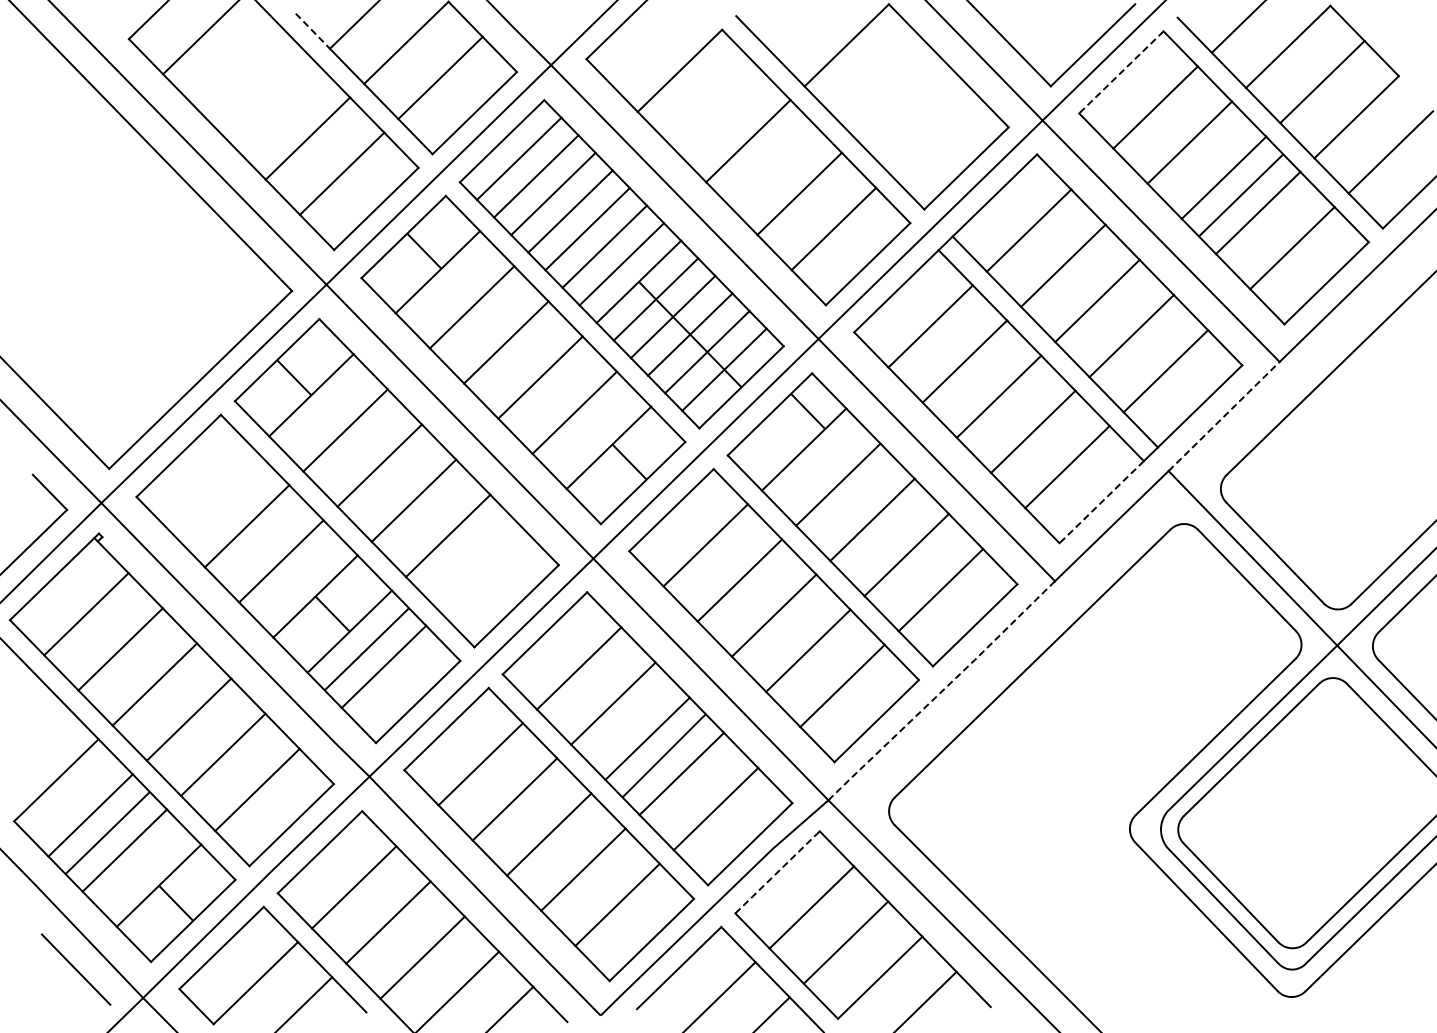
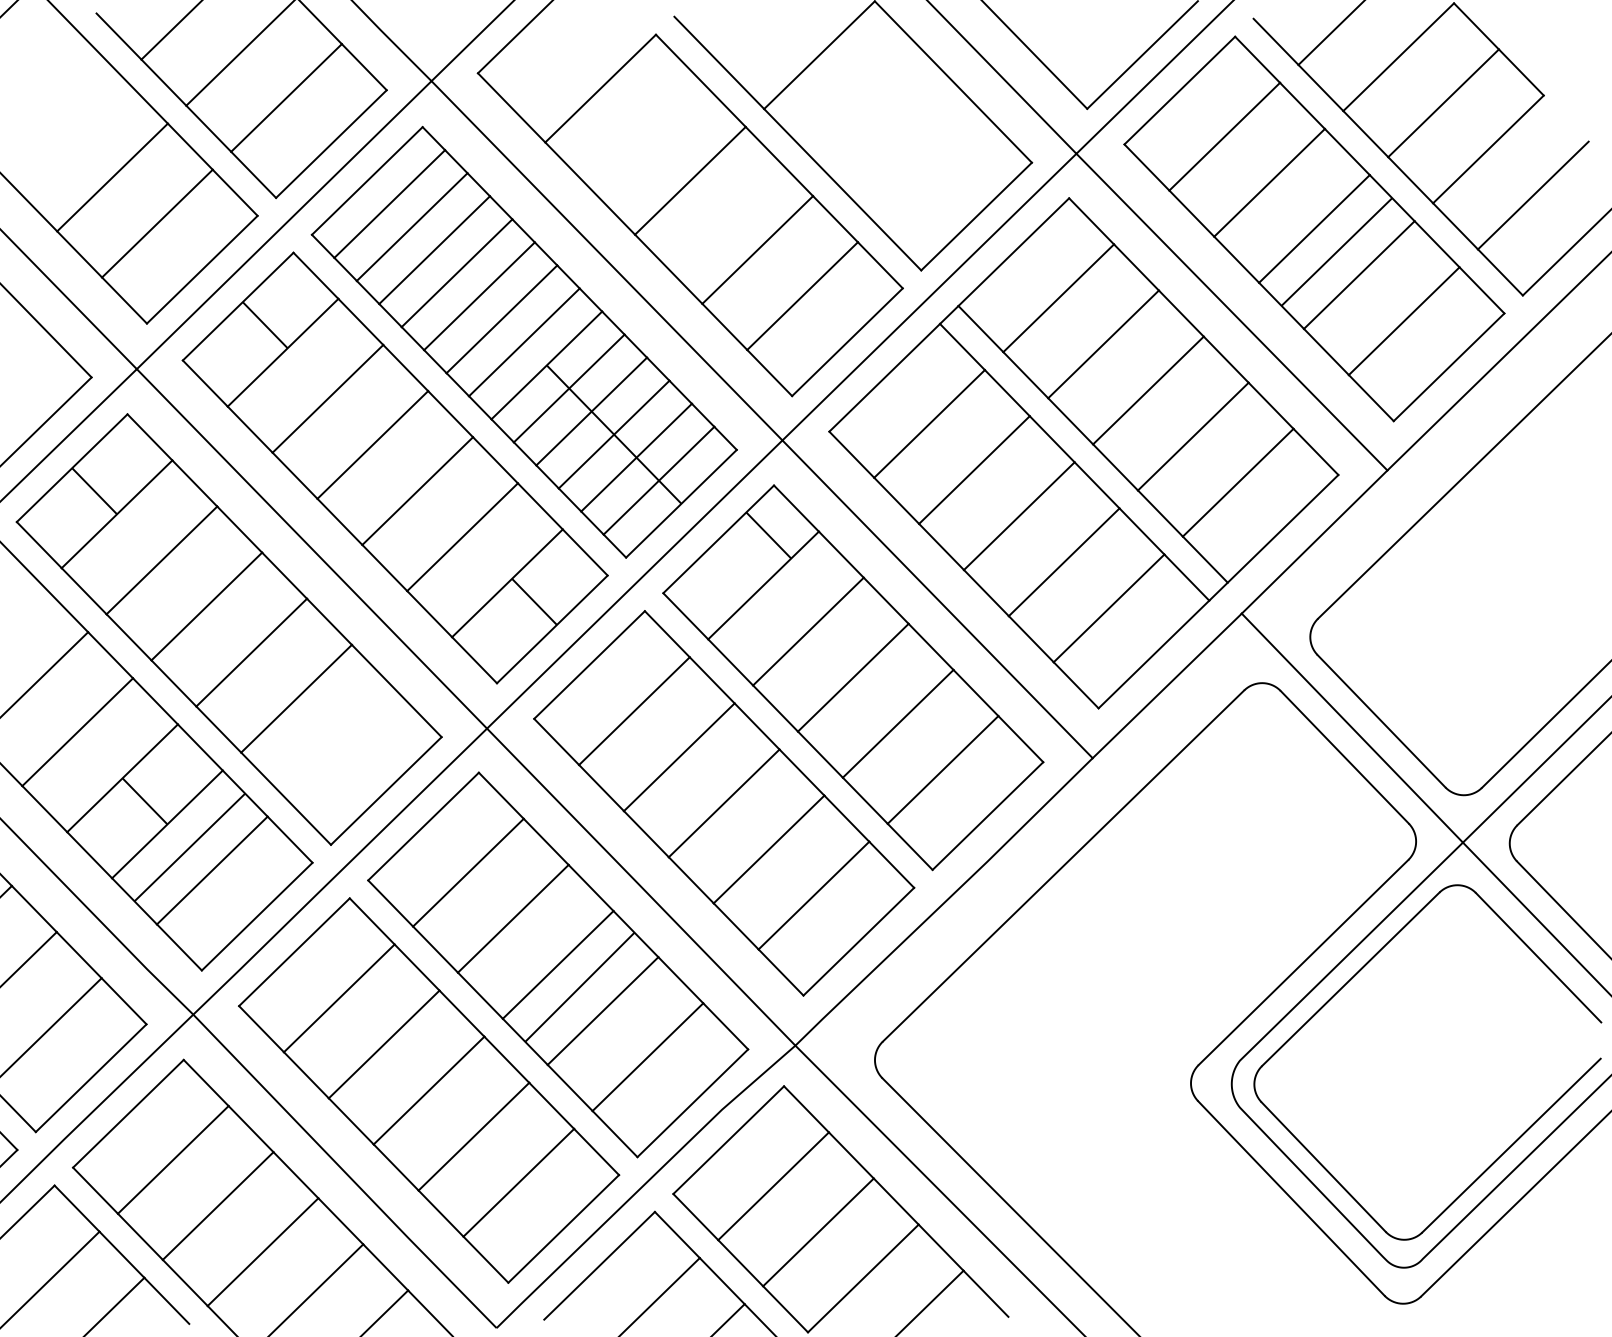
line: (312, 31) -> (118, 36), dashed -> solid
line: (1121, 72) -> (1179, 90), dashed -> solid
line: (1224, 416) -> (1315, 542), dashed -> solid
line: (1101, 502) -> (1153, 654), dashed -> solid
line: (942, 691) -> (945, 902), dashed -> solid
line: (777, 872) -> (728, 1140), dashed -> solid

